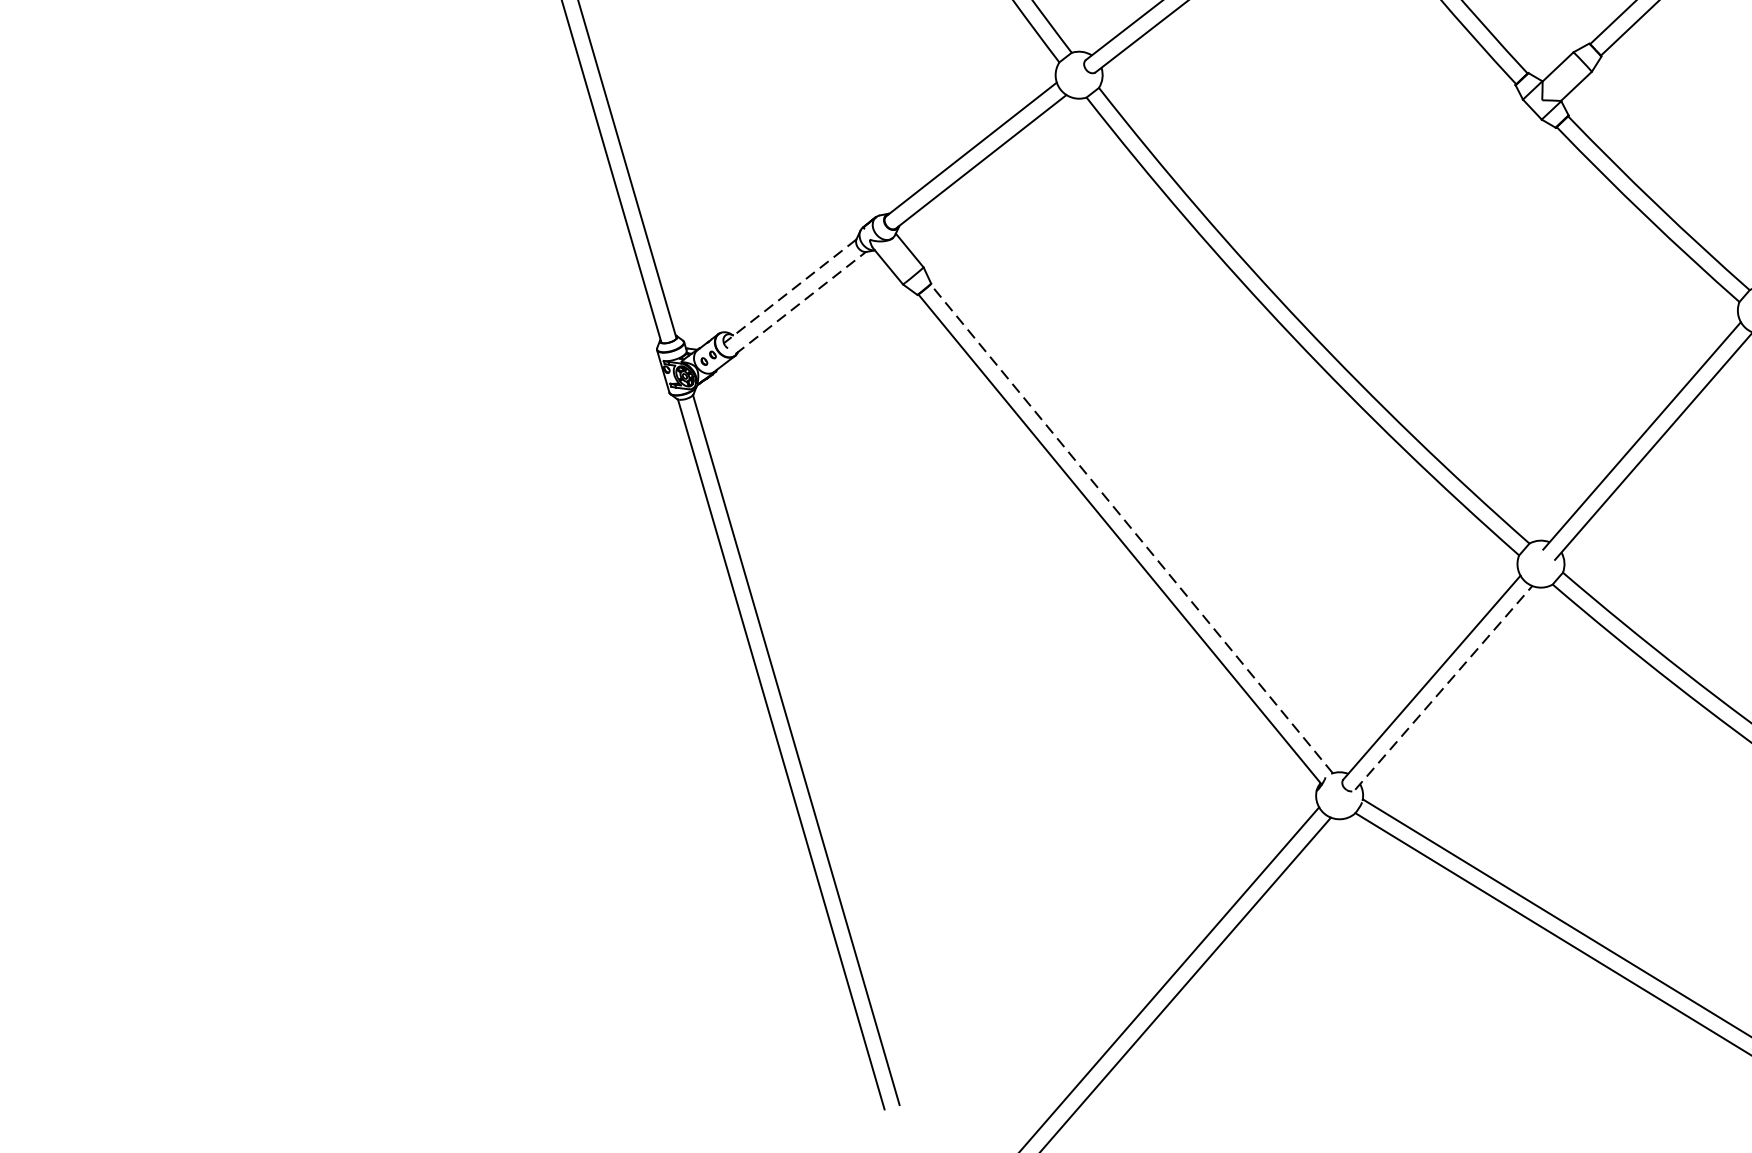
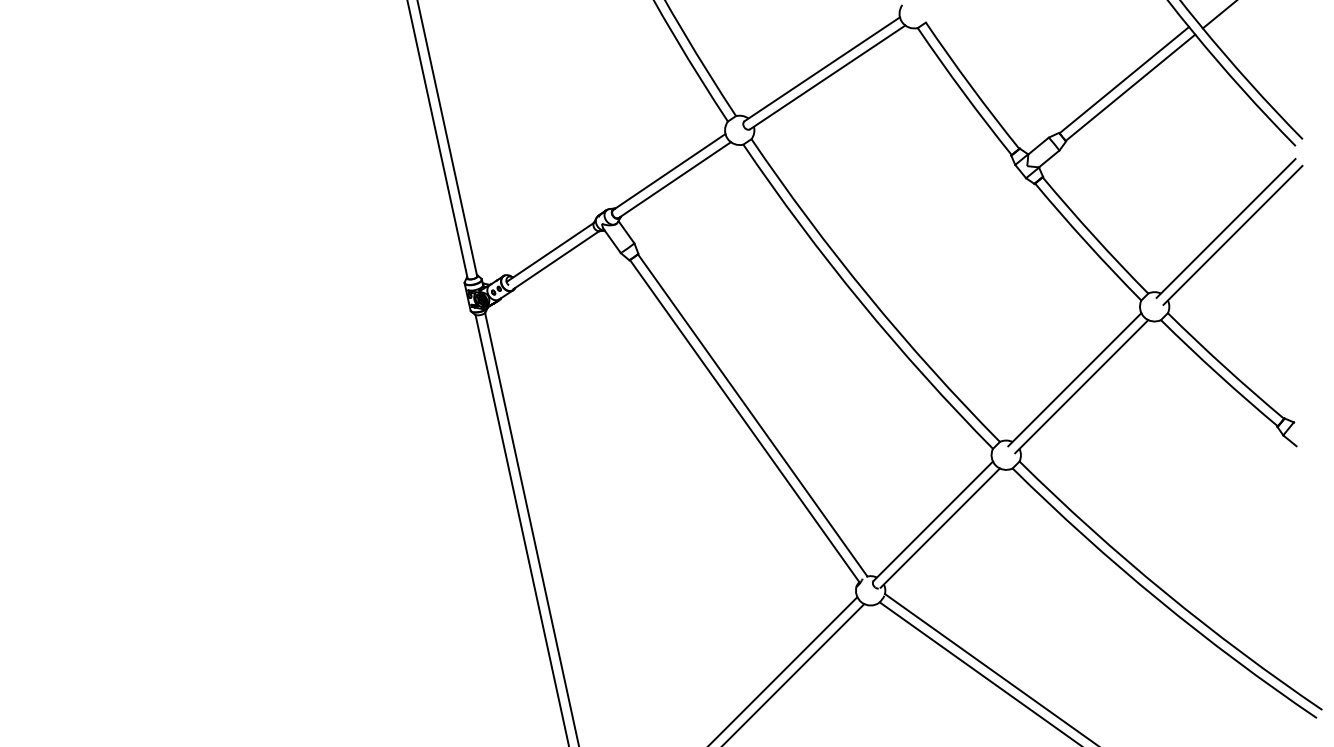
line: (790, 291) -> (550, 252), dashed -> solid
line: (801, 303) -> (556, 260), dashed -> solid
line: (1131, 529) -> (752, 415), dashed -> solid
line: (1444, 686) -> (940, 527), dashed -> solid

